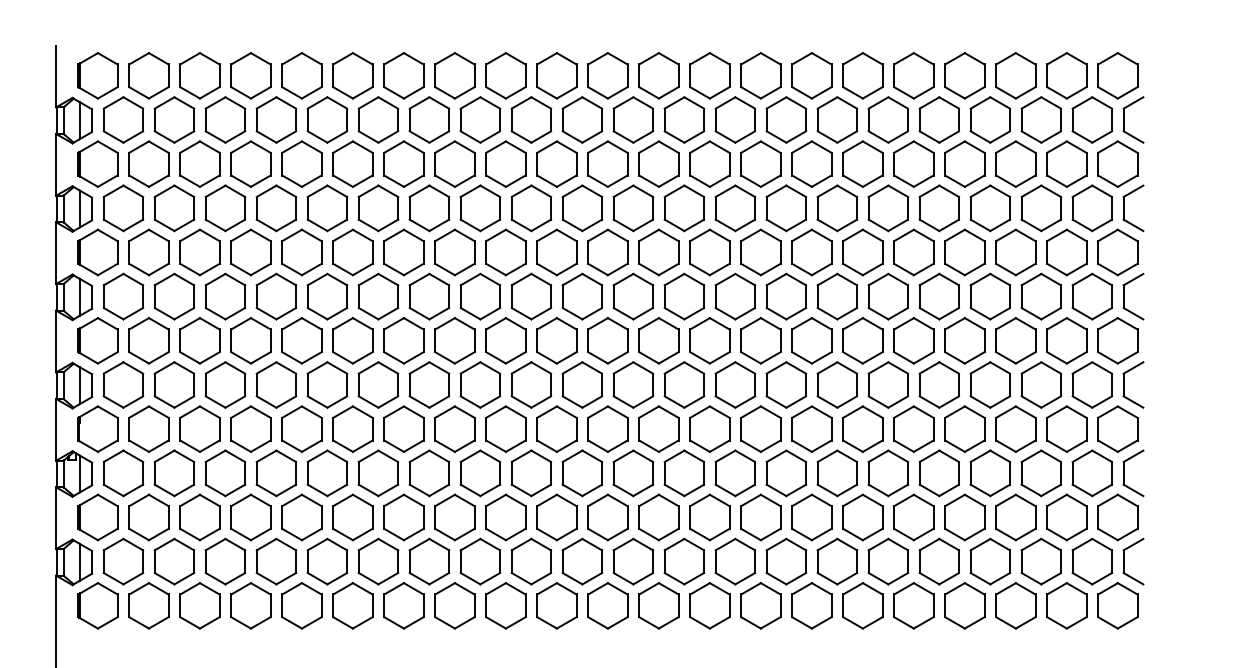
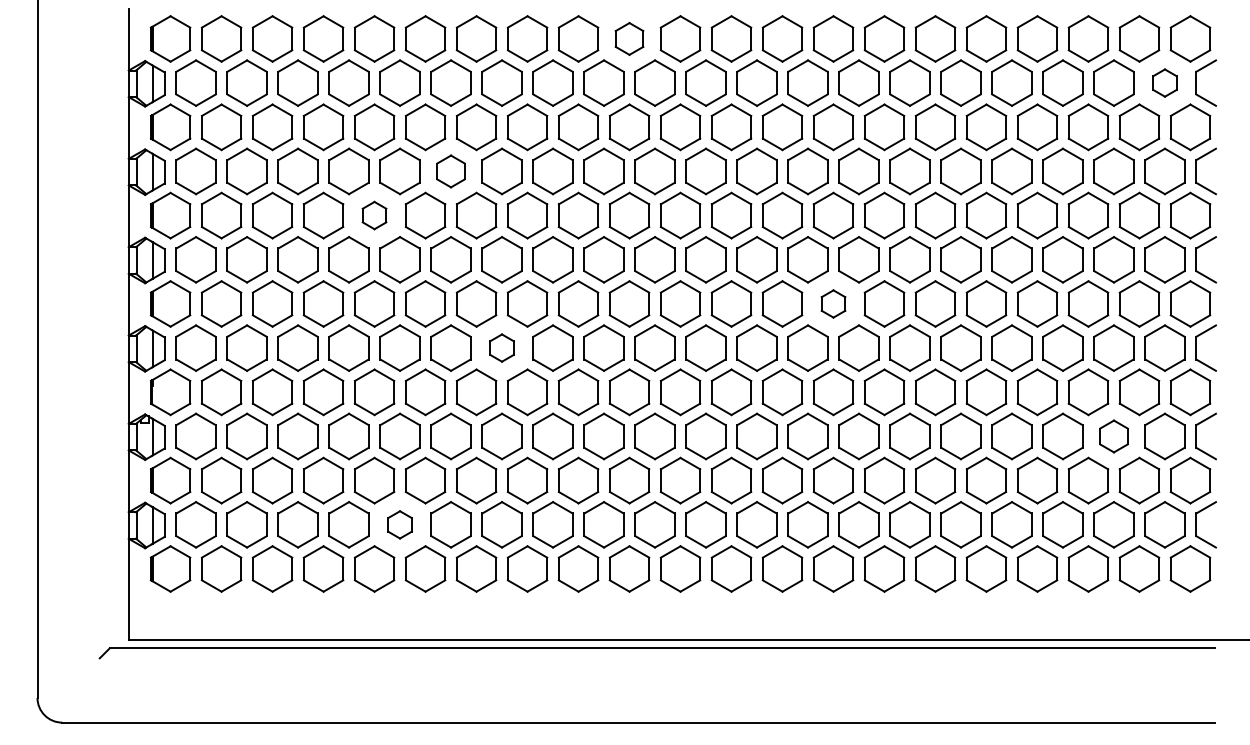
part: (556, 75) -> (629, 38), size x0.7
part: (1091, 119) -> (1164, 82), size x0.6
part: (377, 208) -> (450, 171), size x0.7
part: (301, 252) -> (374, 215), size x0.6
part: (760, 340) -> (833, 303), size x0.6
part: (428, 384) -> (501, 347), size x0.6
part: (1040, 473) -> (1113, 436), size x0.7
part: (326, 561) -> (399, 524), size x0.6

